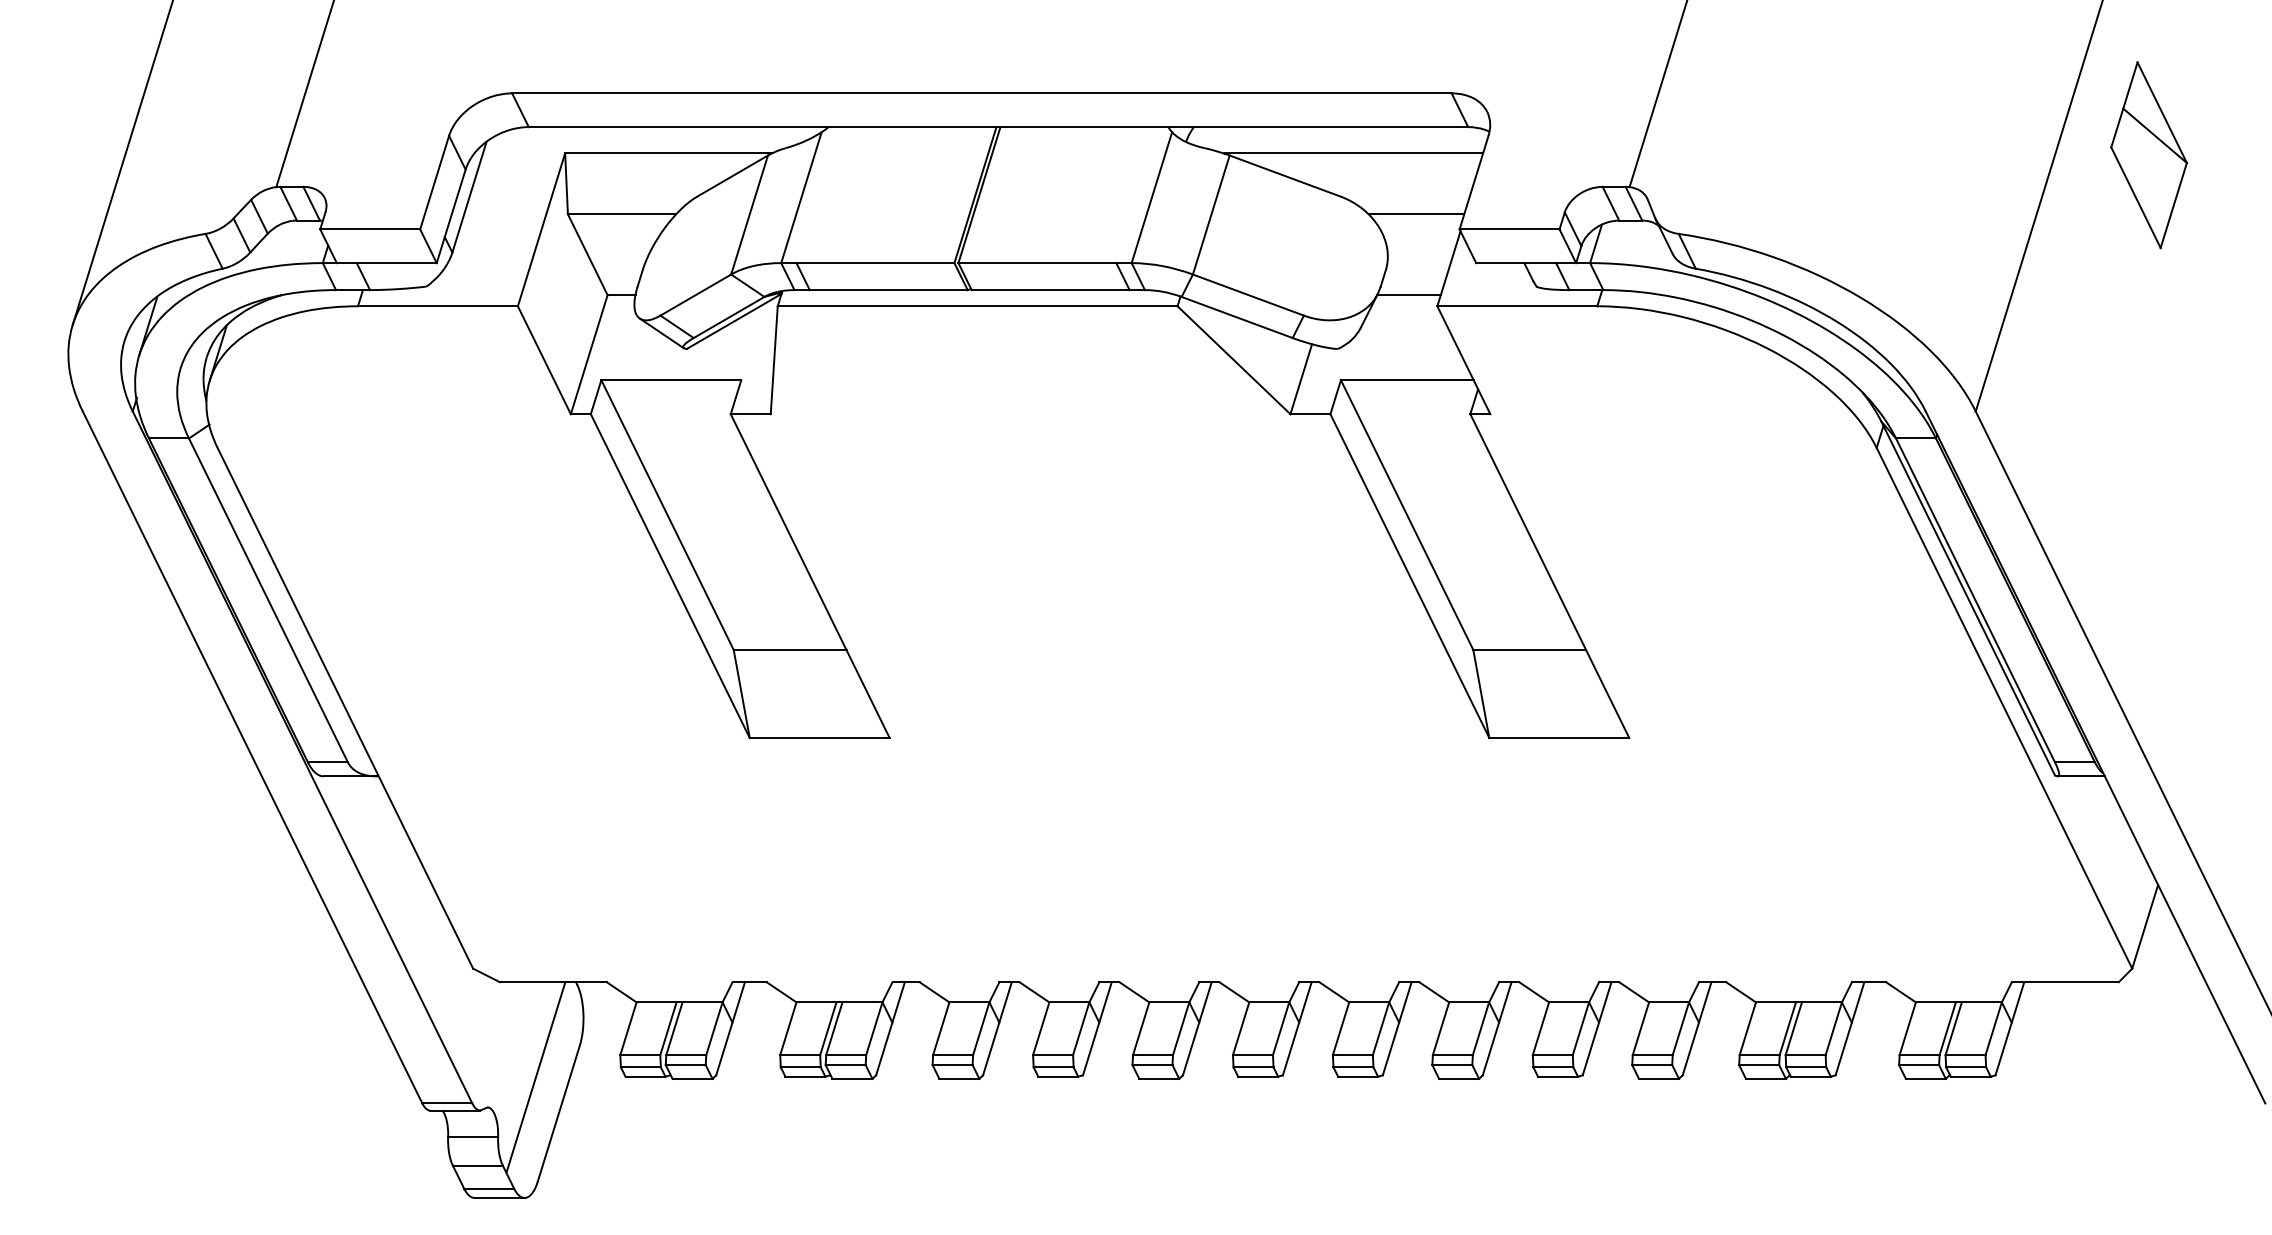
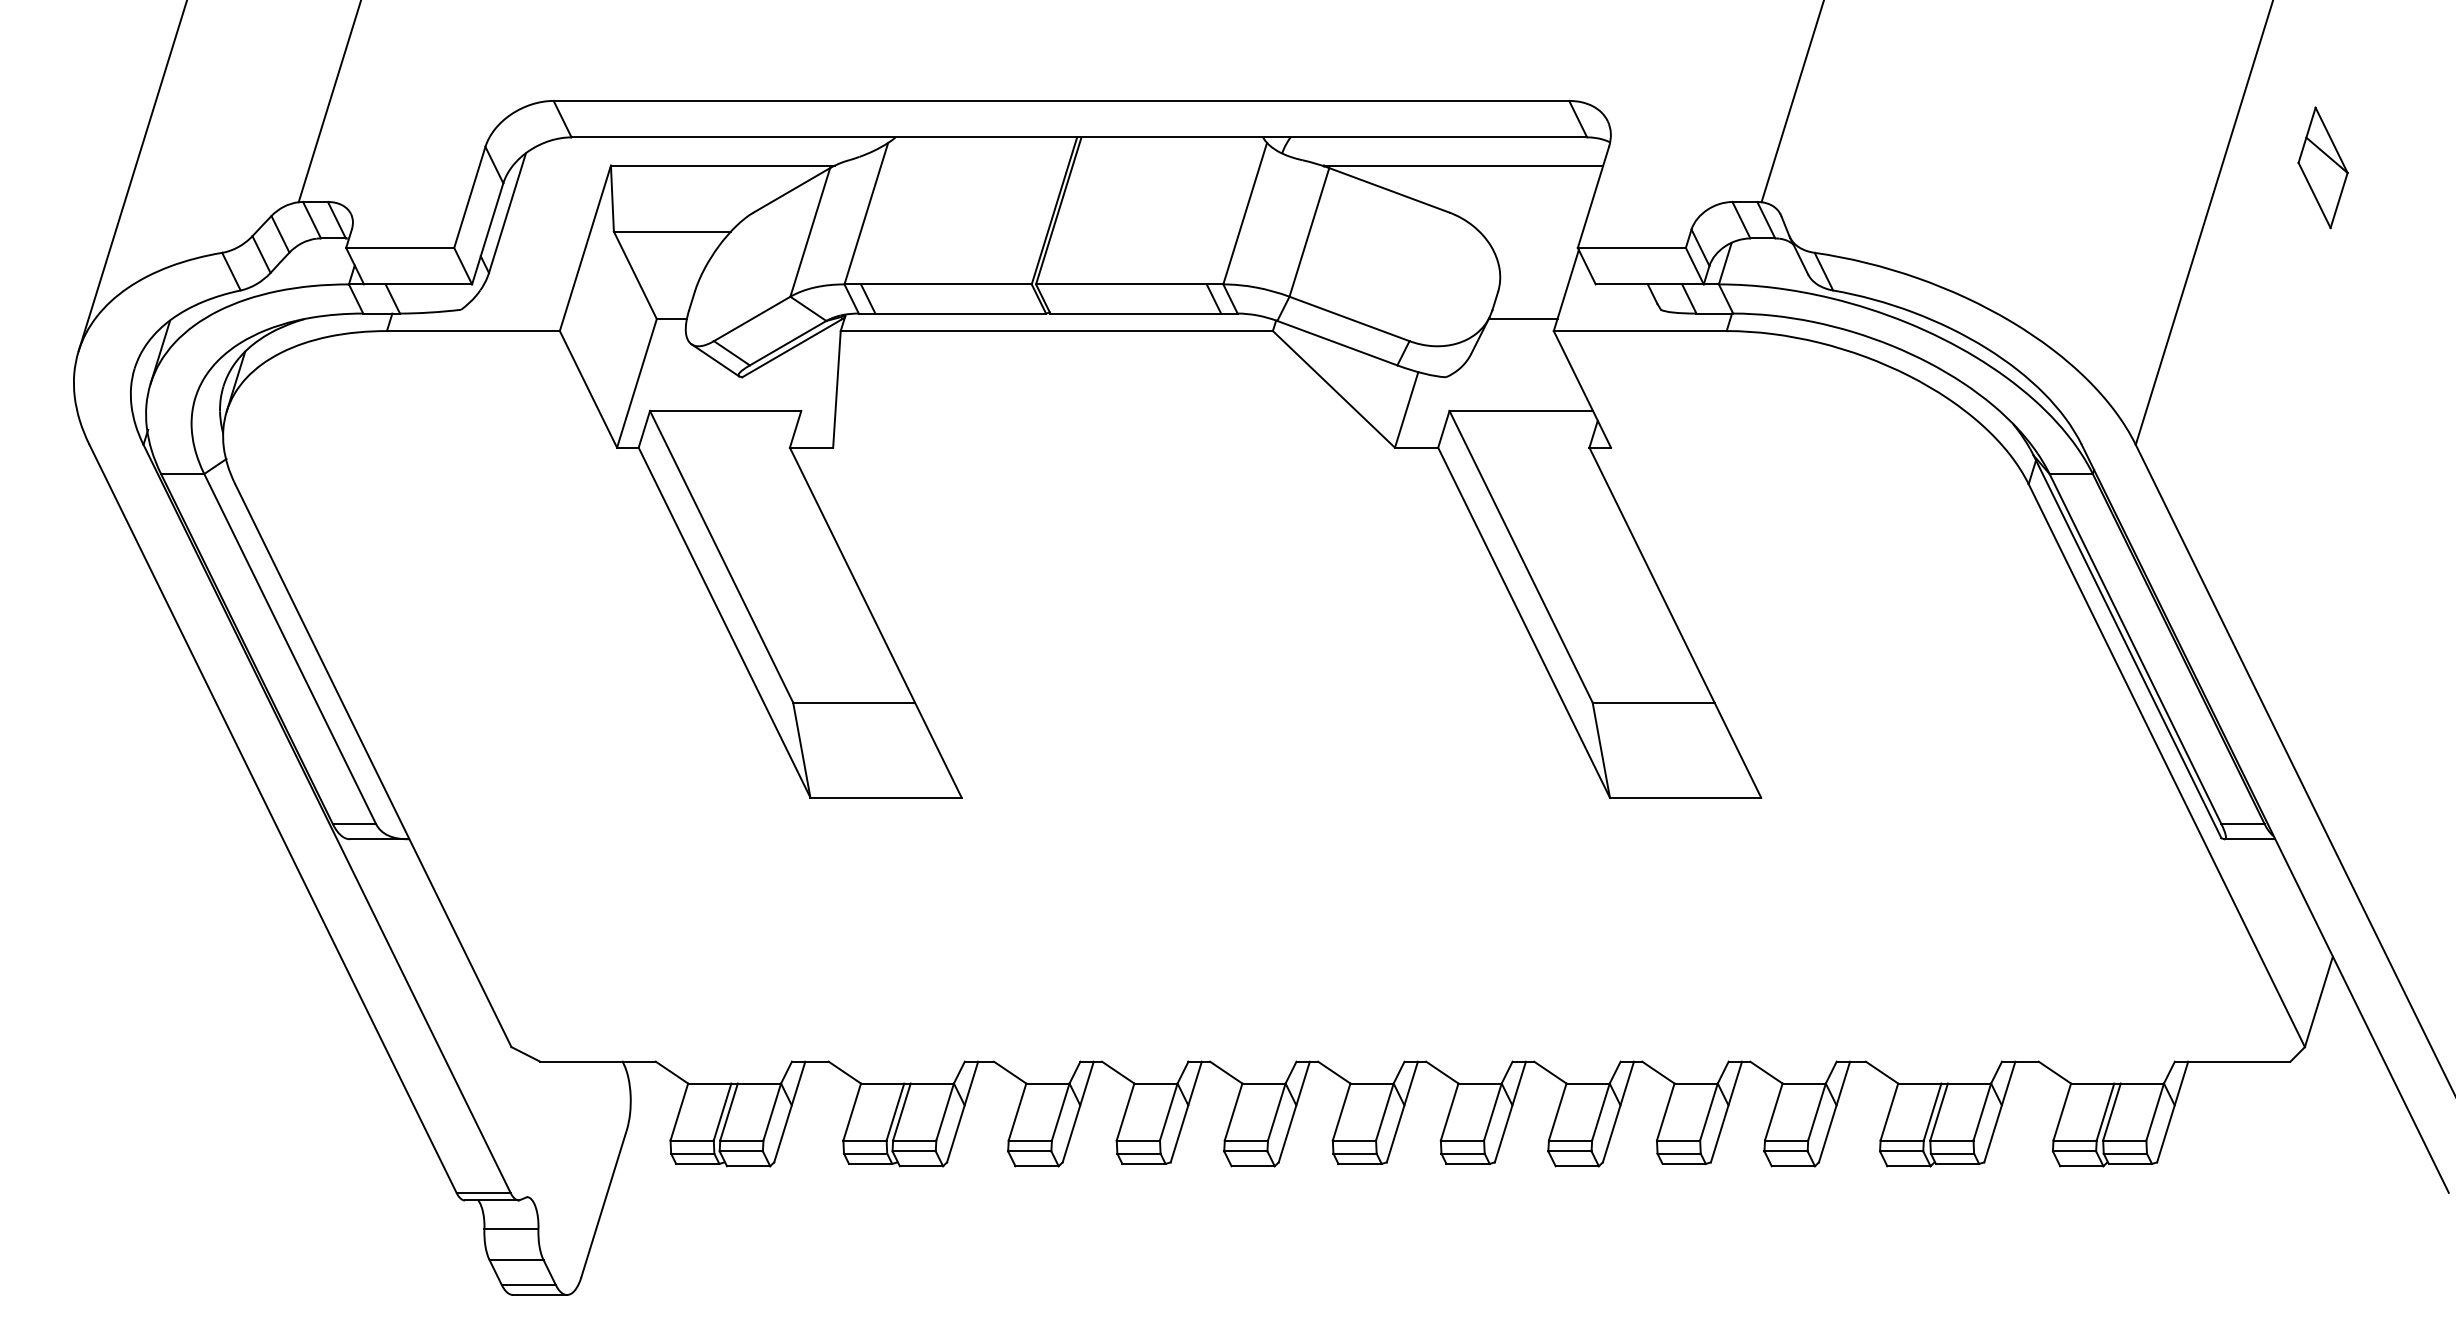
part: (2148, 155) -> (2322, 168), size x0.6
line: (1416, 214) -> (1531, 231), removed
line: (535, 1076) -> (578, 1163), removed

